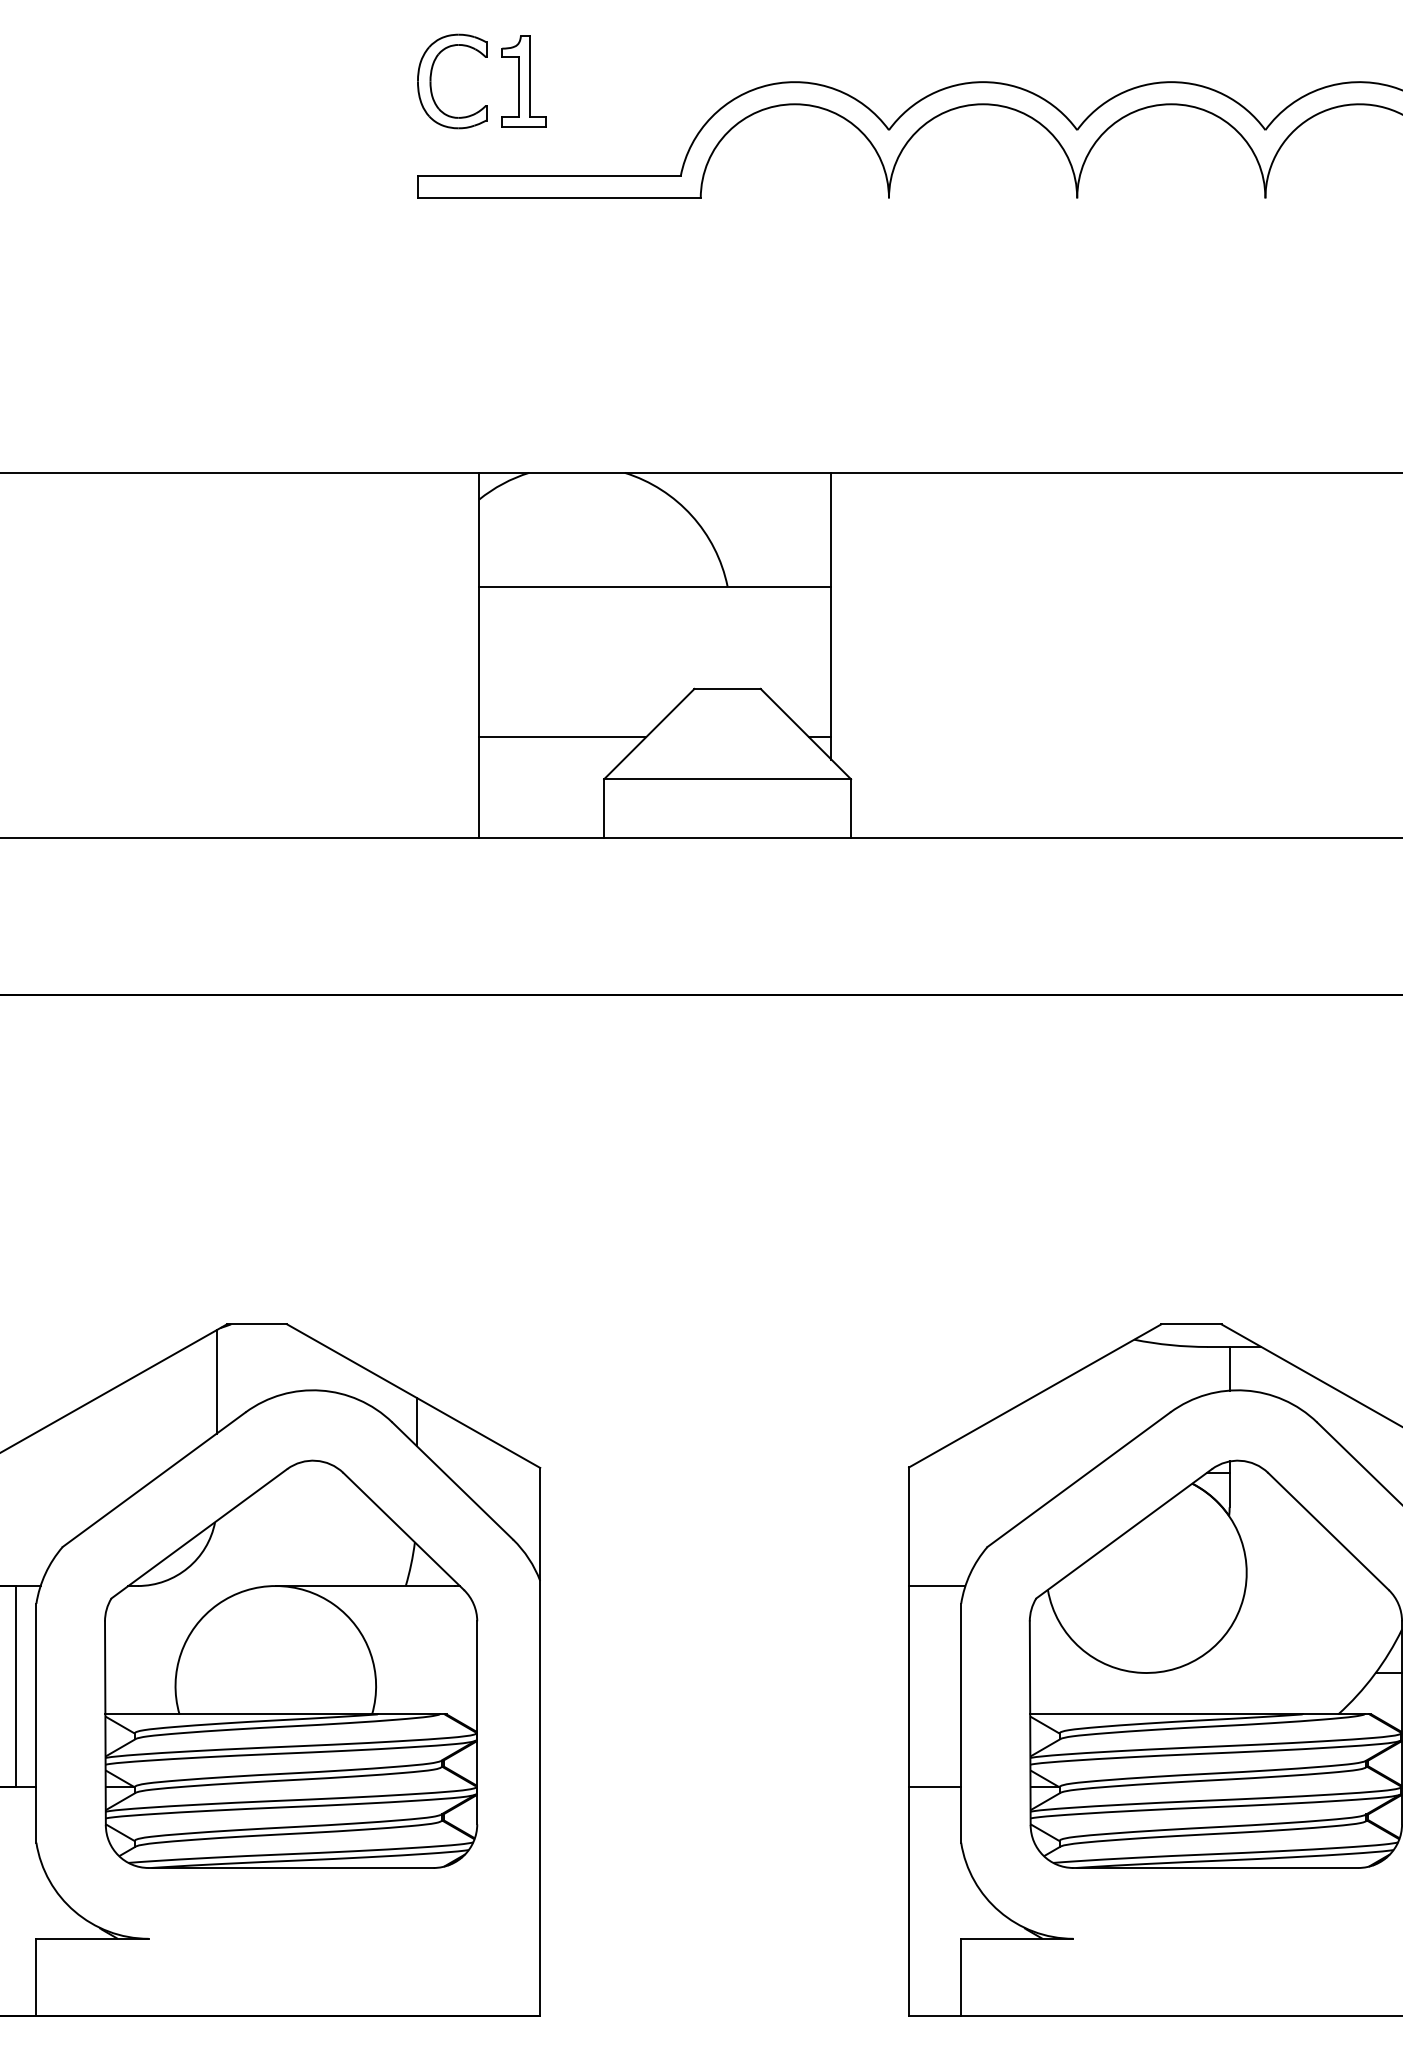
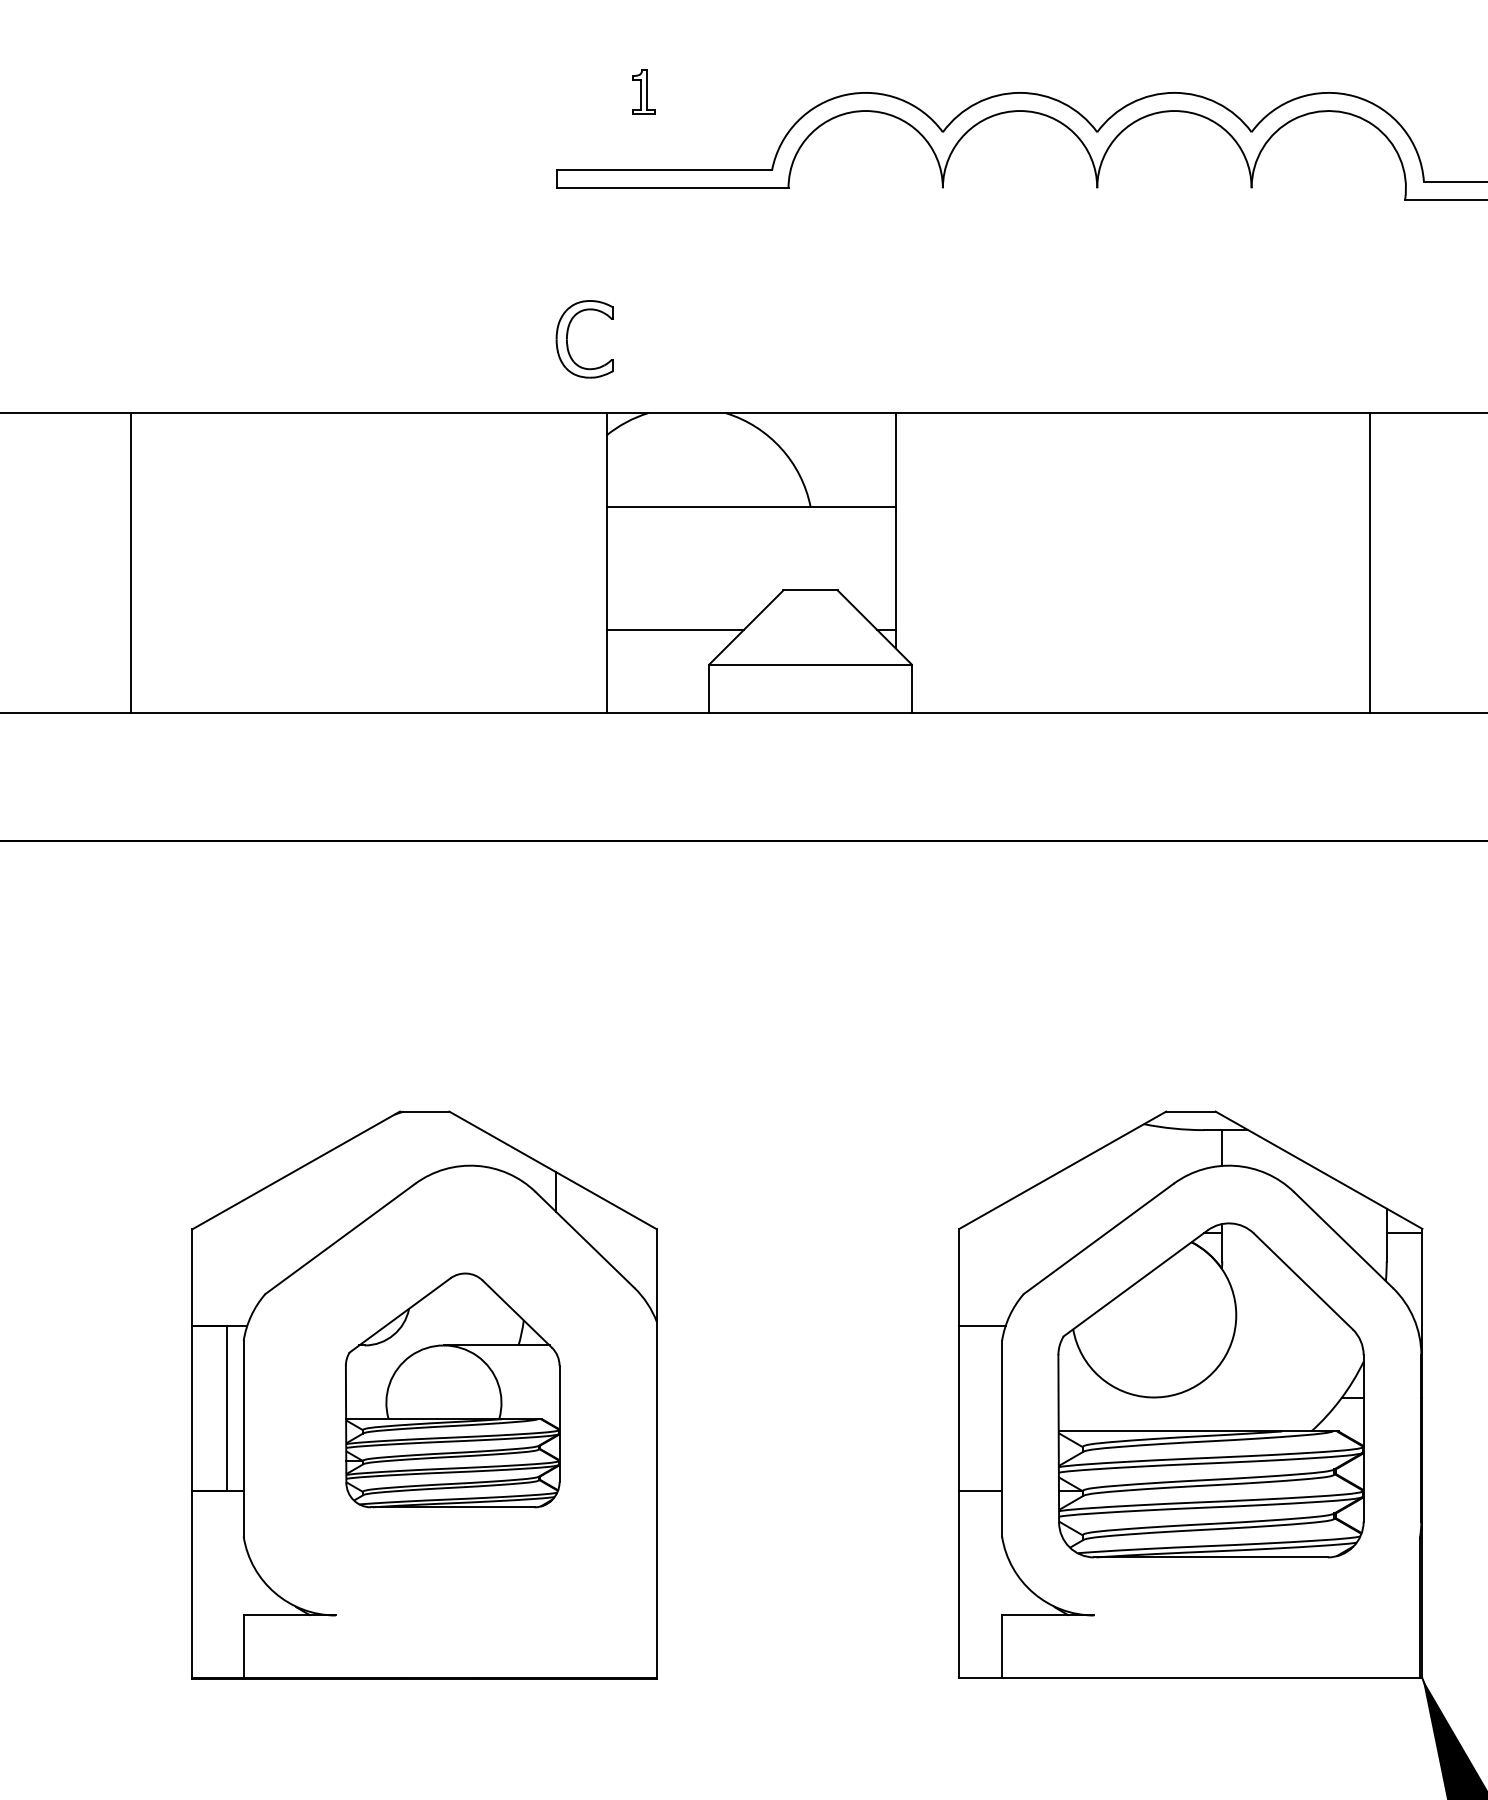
part: (432, 75) -> (568, 334), moved
part: (523, 80) -> (643, 91), size x0.6
line: (216, 1381) -> (391, 1158), removed
part: (290, 1664) -> (452, 1390), size x0.7

